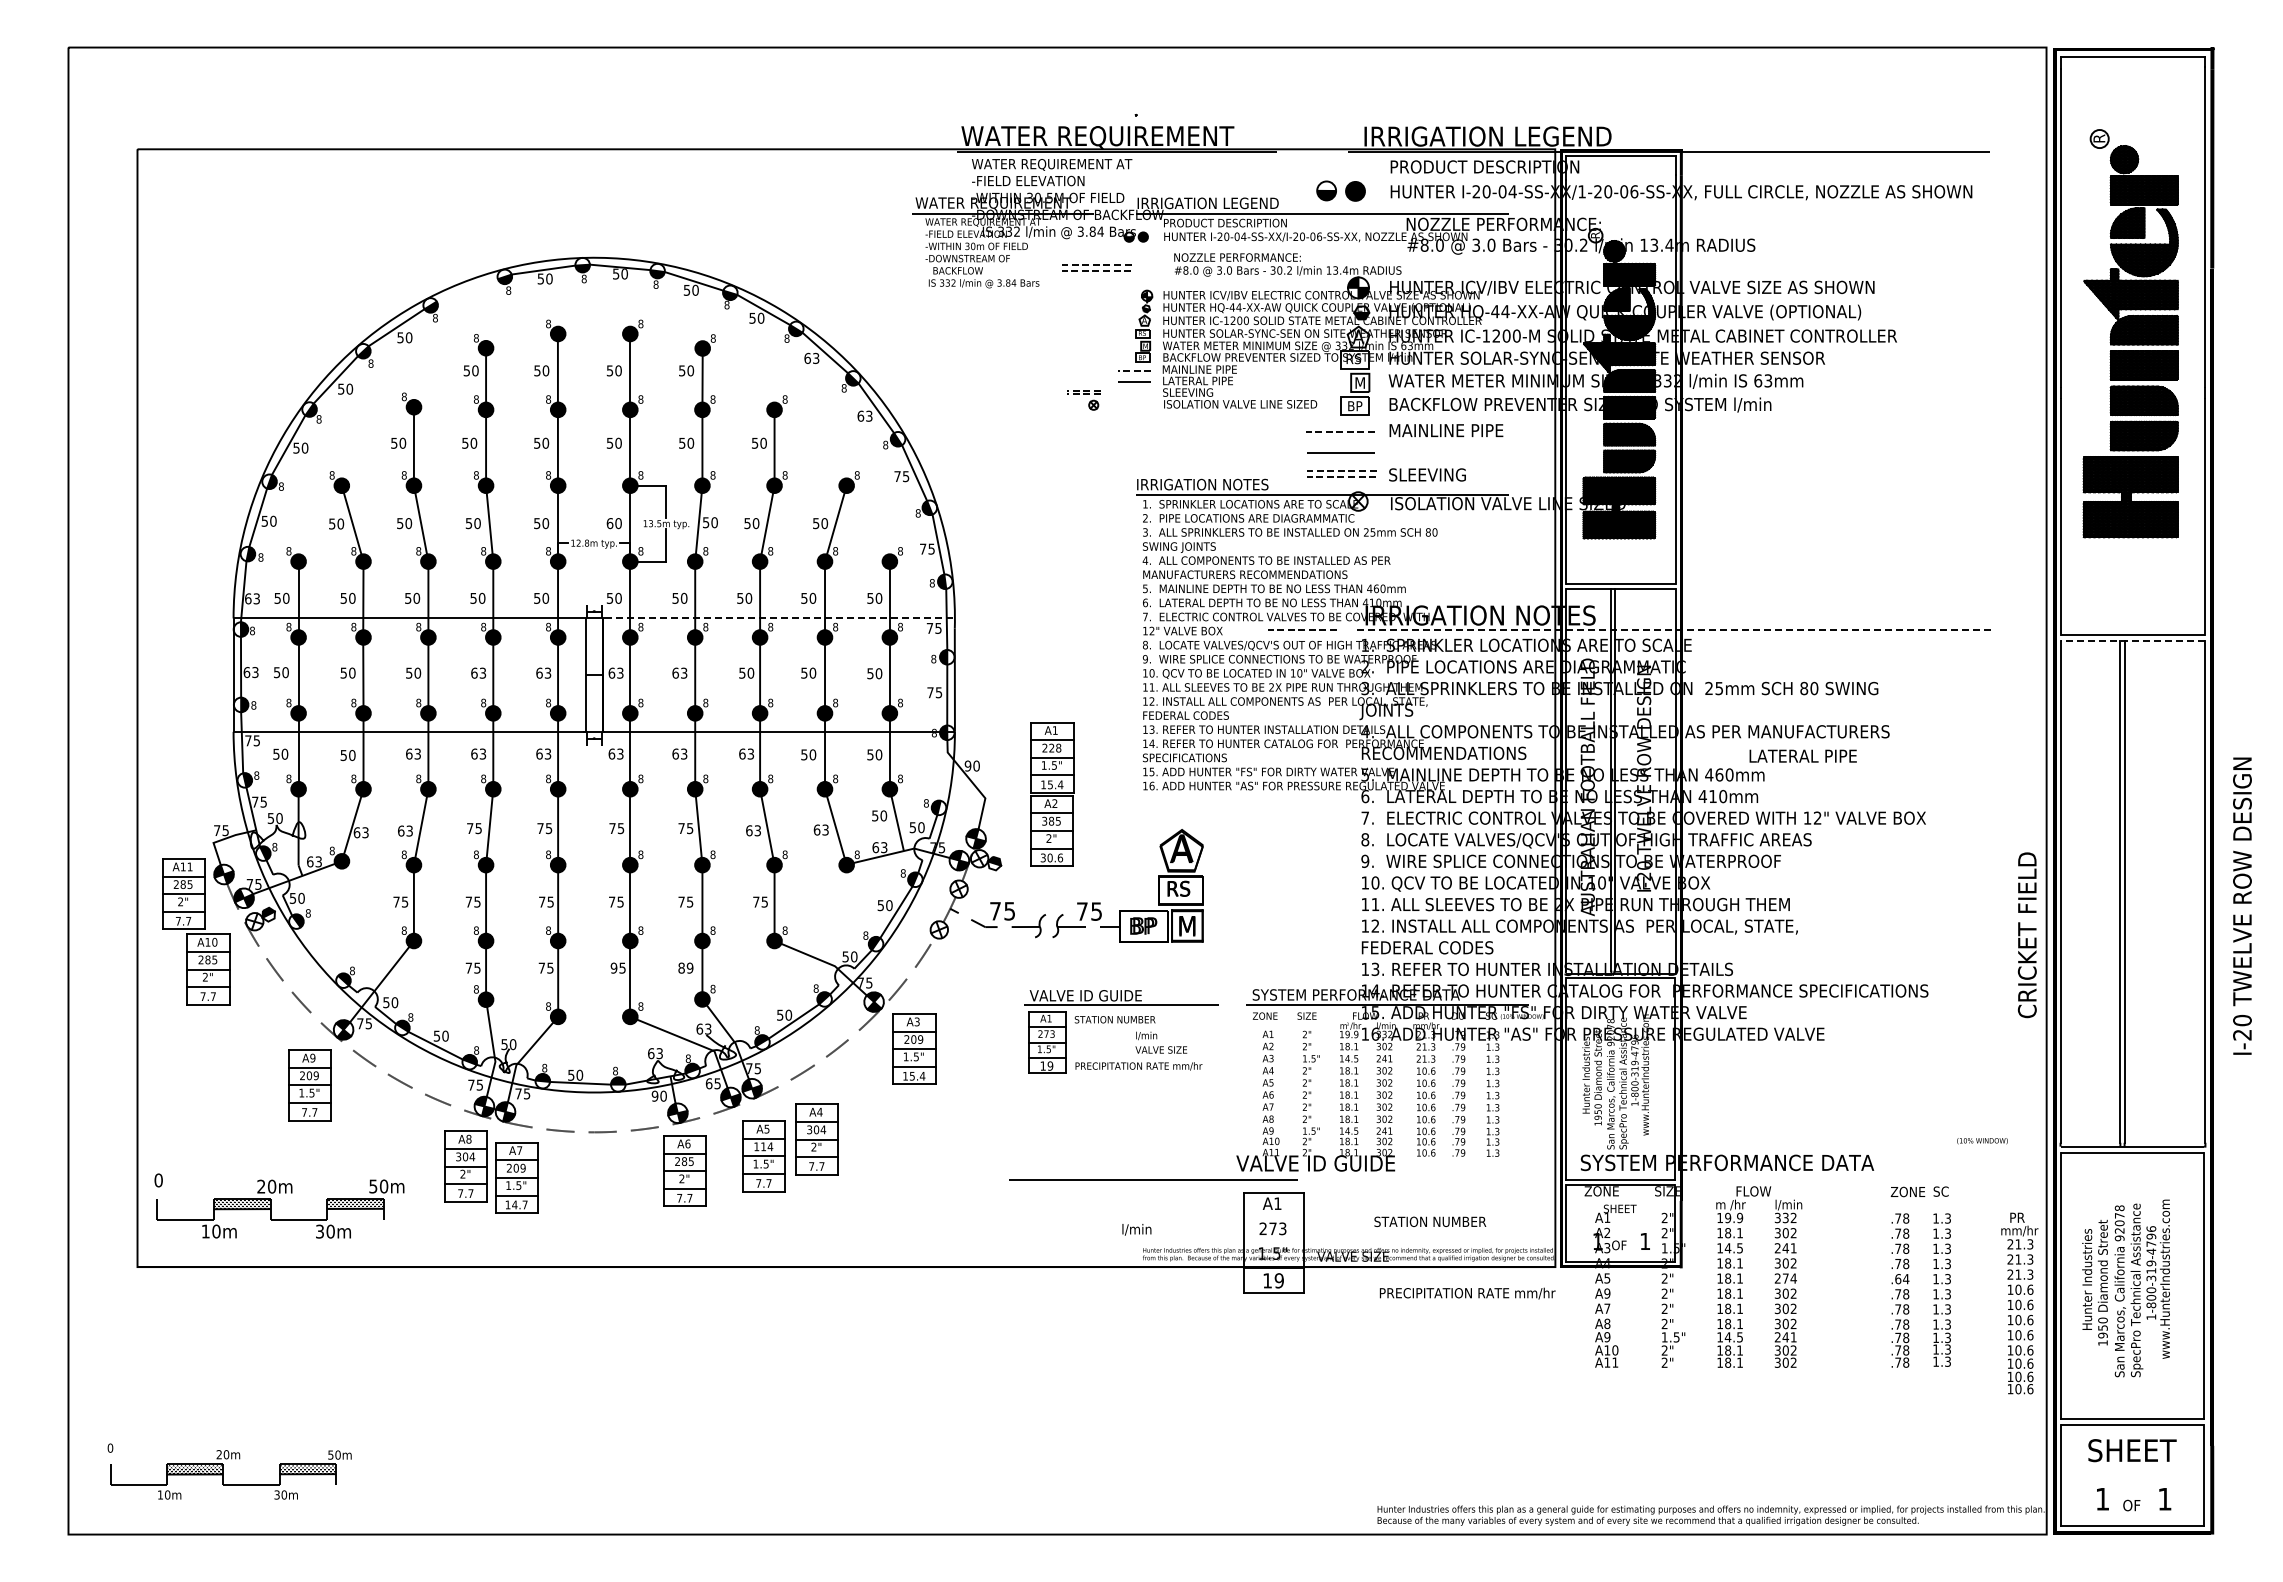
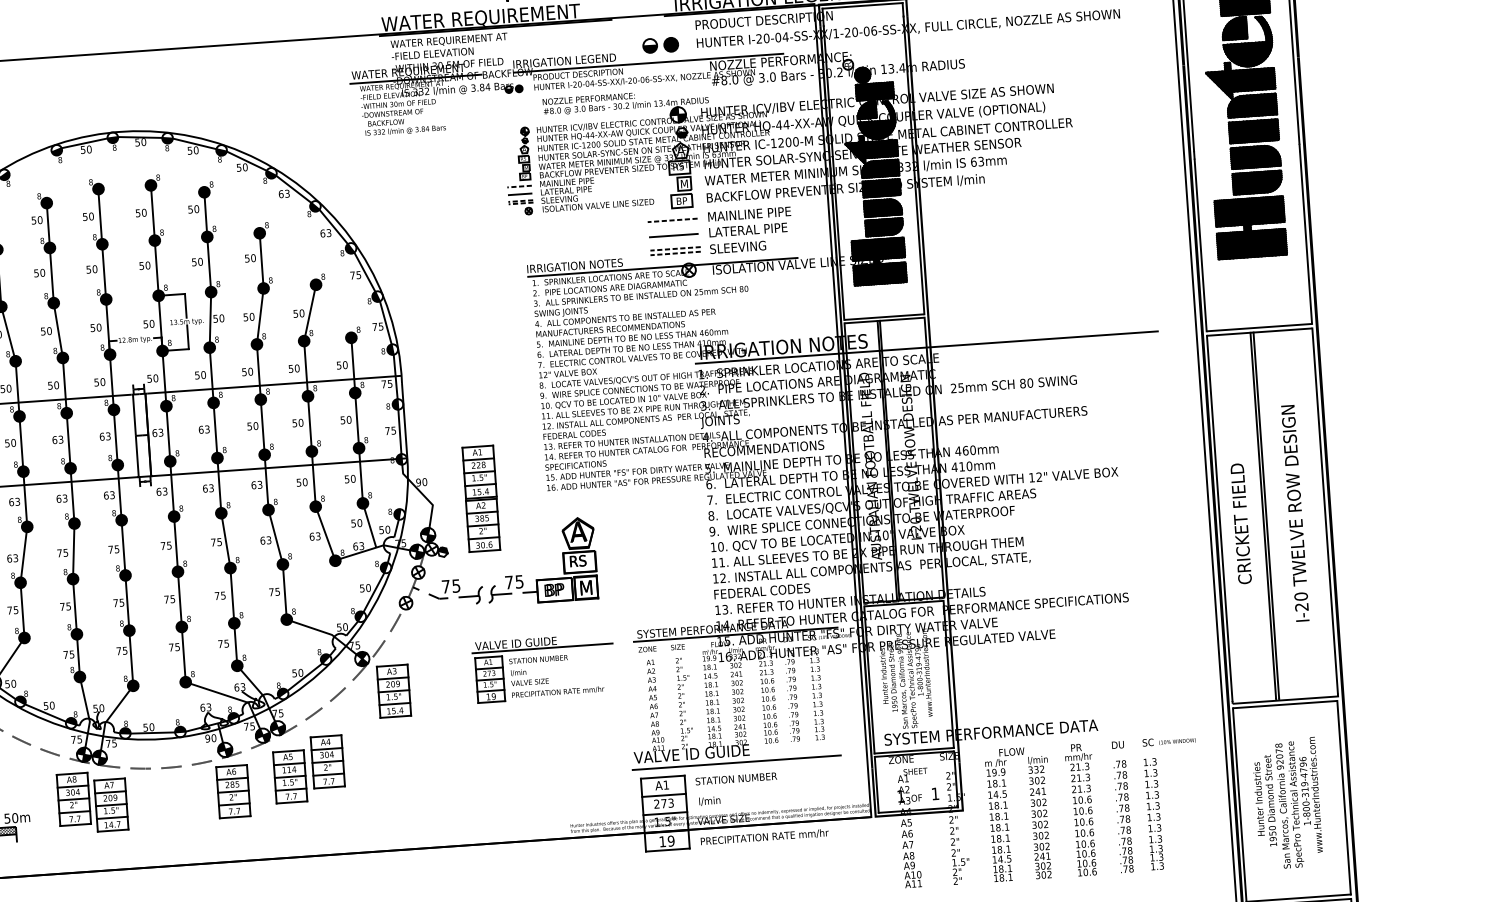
part: (1096, 267) -> (486, 113), removed
part: (1083, 400) -> (521, 208), moved
text: (609, 523) -> (145, 324), 60 -> 50
line: (780, 618) -> (274, 384), dashed -> solid
line: (1302, 629) -> (654, 366), removed
line: (1676, 630) -> (927, 347), dashed -> solid
line: (2132, 640) -> (1259, 331), dashed -> solid
text: (1802, 755) -> (747, 229), moved
text: (2242, 905) -> (1295, 512), moved
text: (2026, 935) -> (1240, 524), moved
text: (613, 967) -> (170, 647), 95 -> 75
text: (685, 967) -> (223, 643), 89 -> 75
text: (1161, 1042) -> (529, 676), moved
text: (708, 1083) -> (245, 726), 65 -> 75
text: (1982, 1141) -> (1177, 741), moved
line: (1153, 1179) -> (736, 762), moved
text: (1907, 1191) -> (1123, 744), ZONE -> DU
line: (1273, 1217) -> (663, 795), added
text: (1430, 1221) -> (736, 778), moved
text: (1136, 1229) -> (709, 800), moved
line: (1273, 1242) -> (665, 813), added
text: (1785, 1278) -> (1039, 813), 274 -> 302
text: (1902, 1279) -> (1124, 808), .64 -> .78
text: (1467, 1293) -> (764, 837), moved
text: (1607, 1293) -> (910, 833), A9 -> A6
text: (2019, 1303) -> (1082, 809), moved

